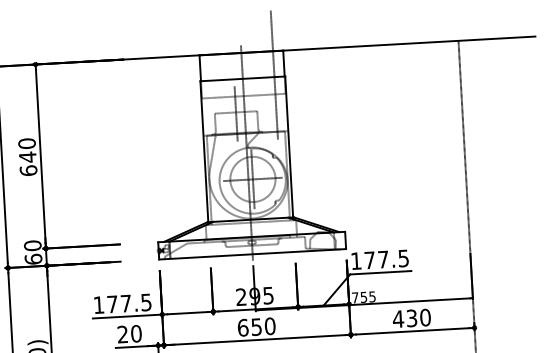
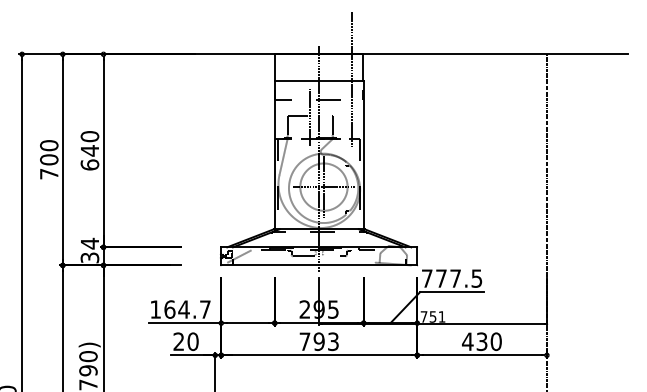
text: (32, 252) -> (89, 250), 60 -> 34
text: (356, 261) -> (427, 278), 177.5 -> 777.5
text: (371, 296) -> (441, 316), 755 -> 751
text: (129, 303) -> (187, 309), 177.5 -> 164.7
text: (256, 326) -> (319, 341), 650 -> 793

